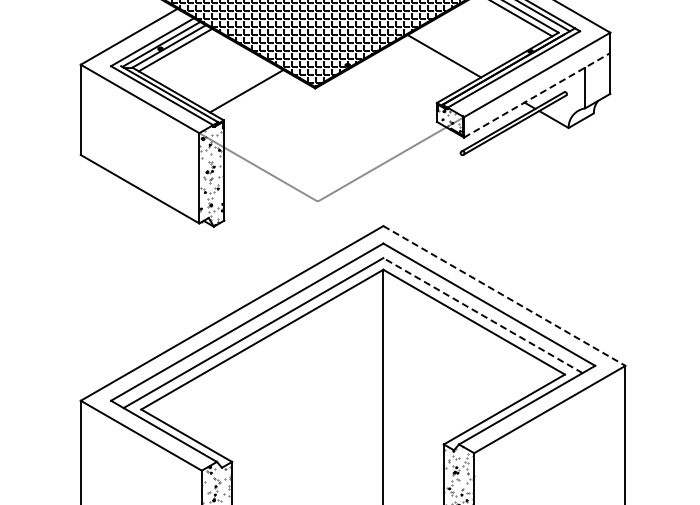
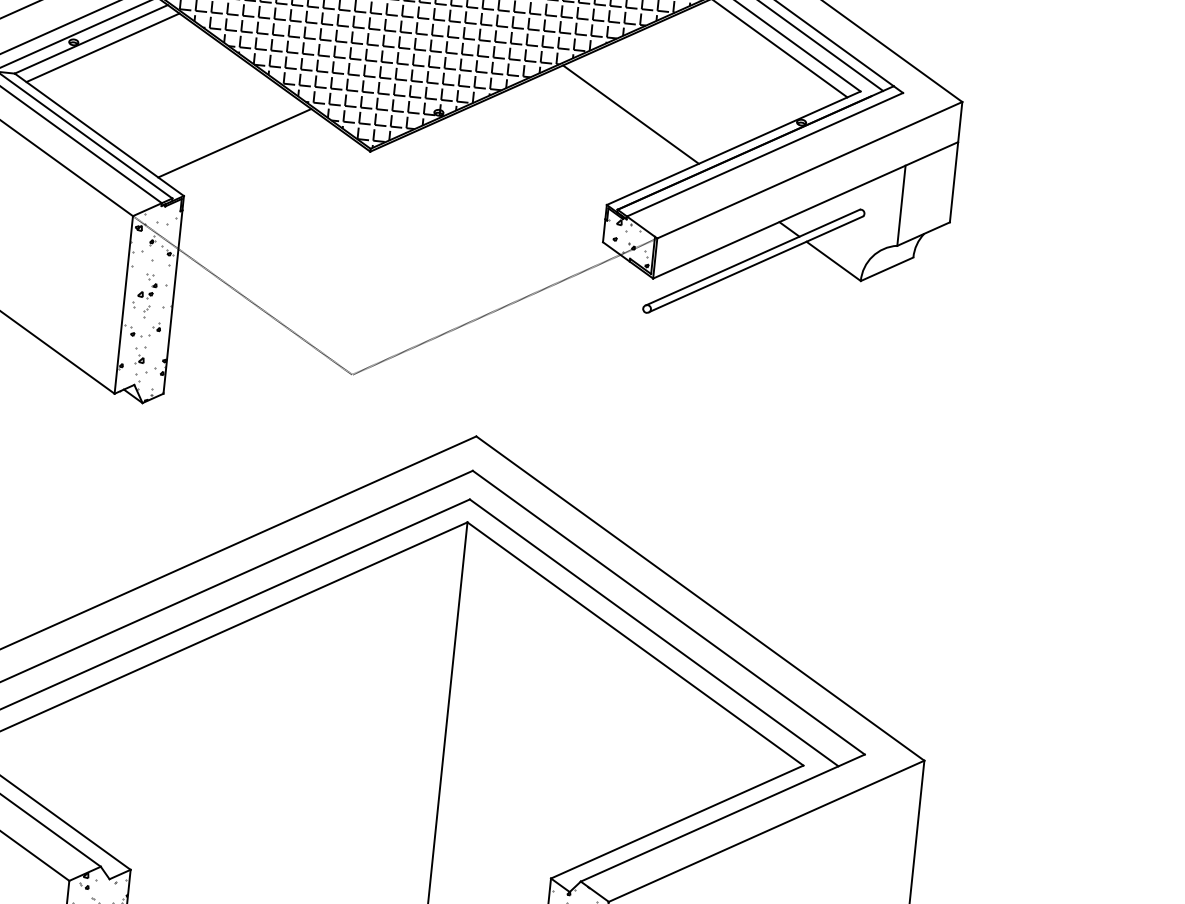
line: (537, 95) -> (806, 210), dashed -> solid
line: (504, 295) -> (700, 597), dashed -> solid
line: (482, 315) -> (653, 632), dashed -> solid

